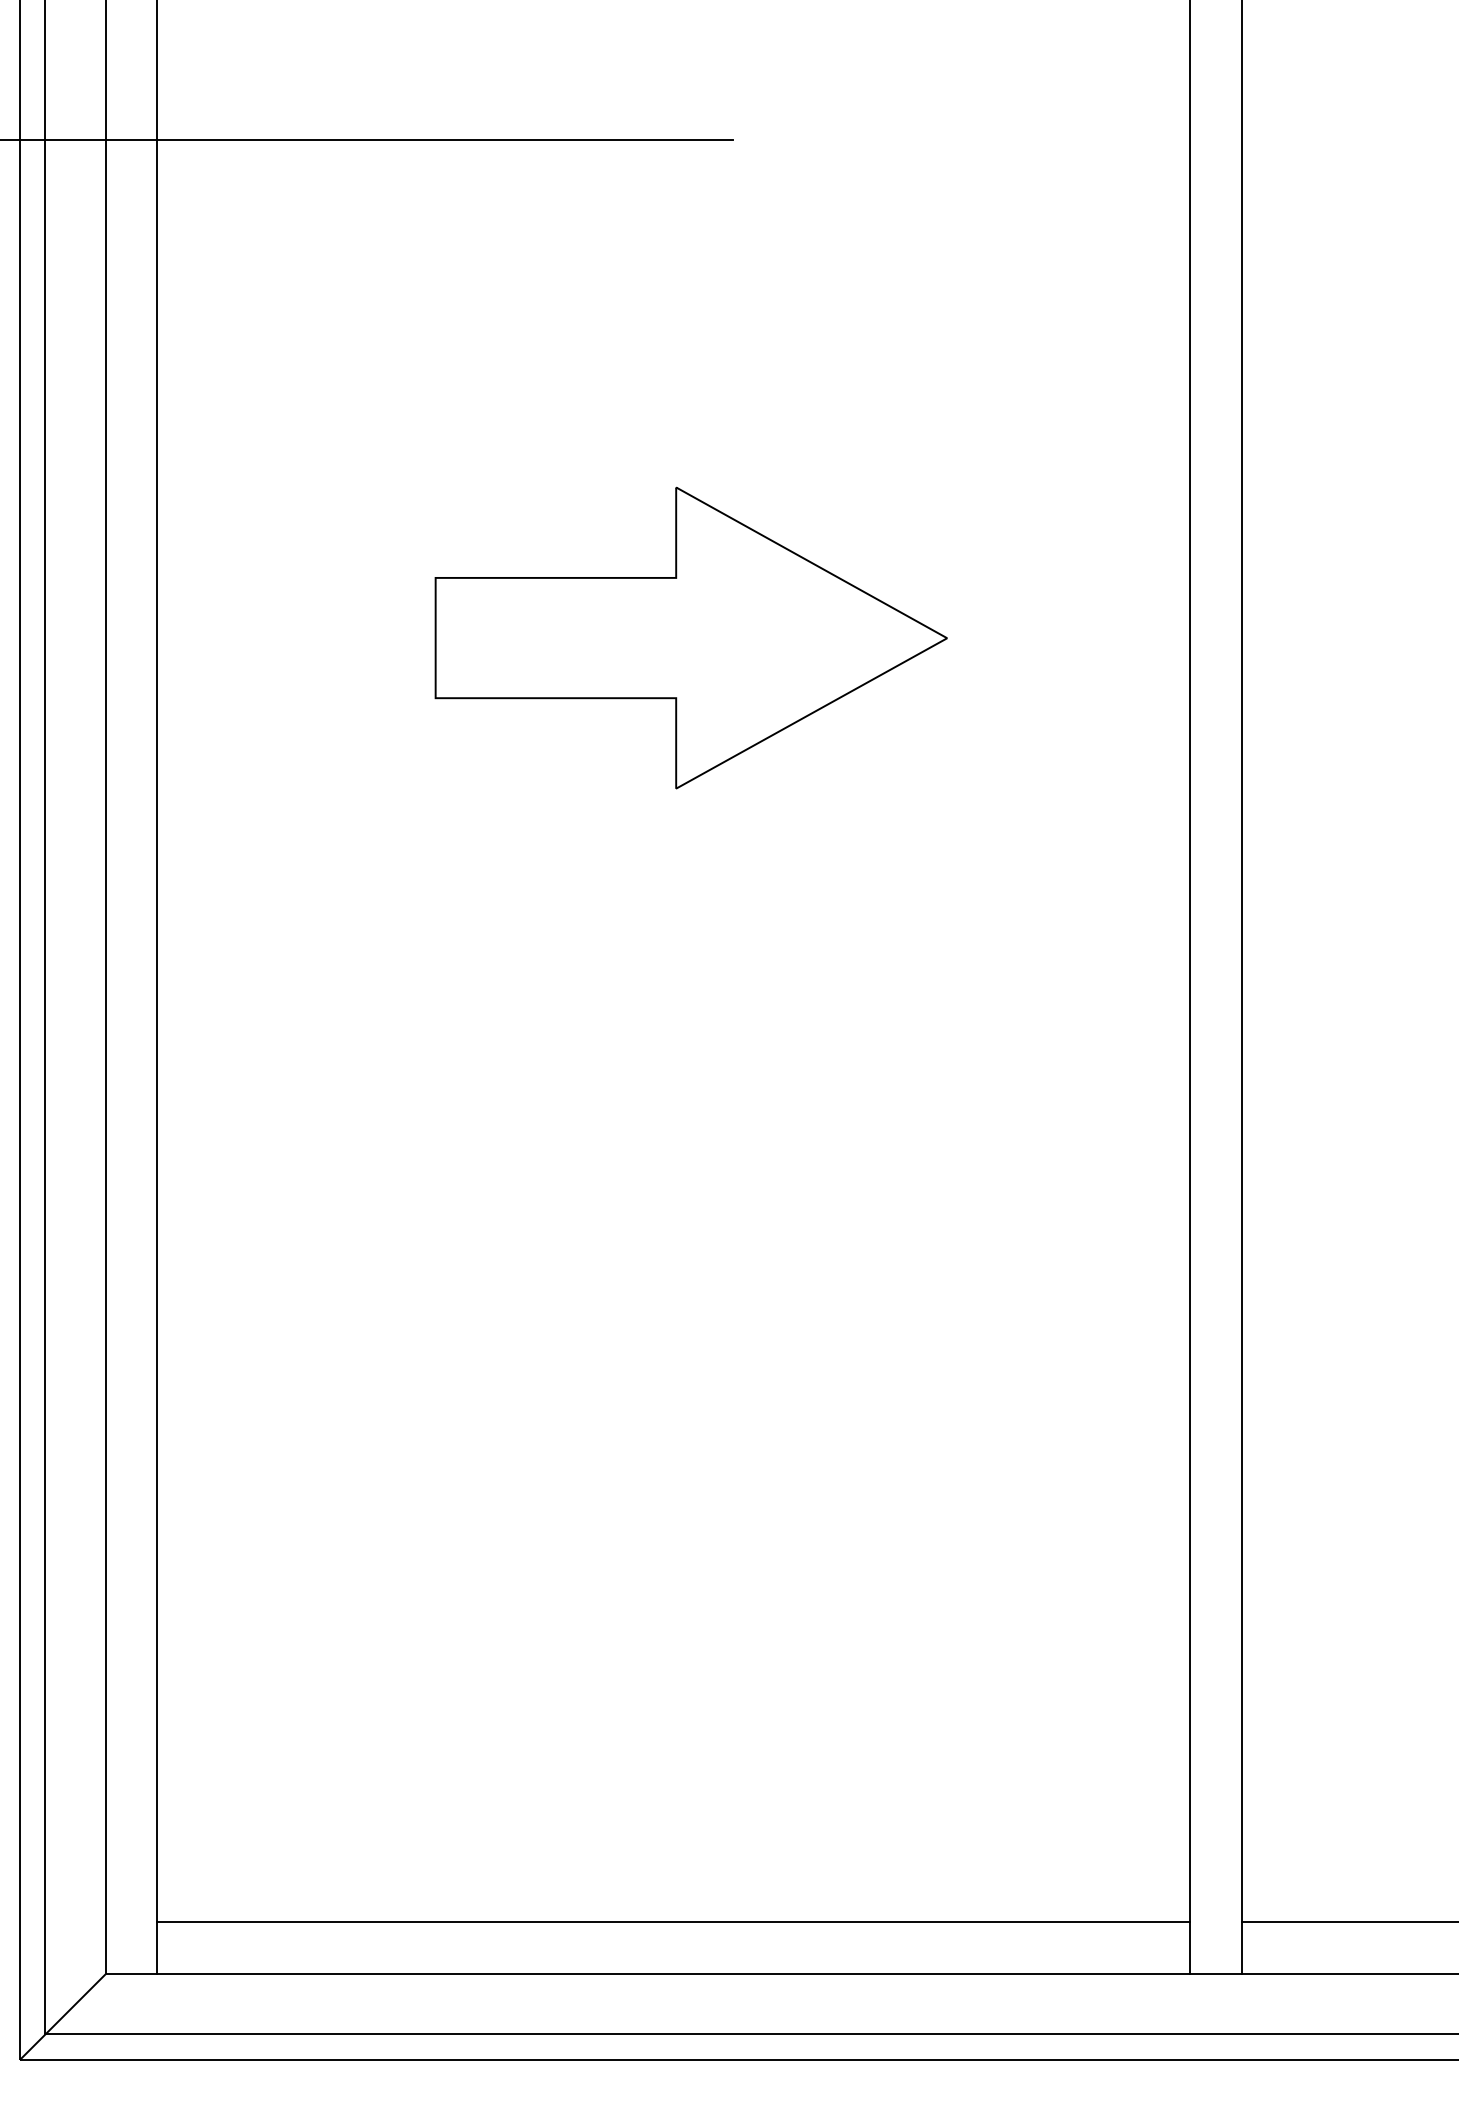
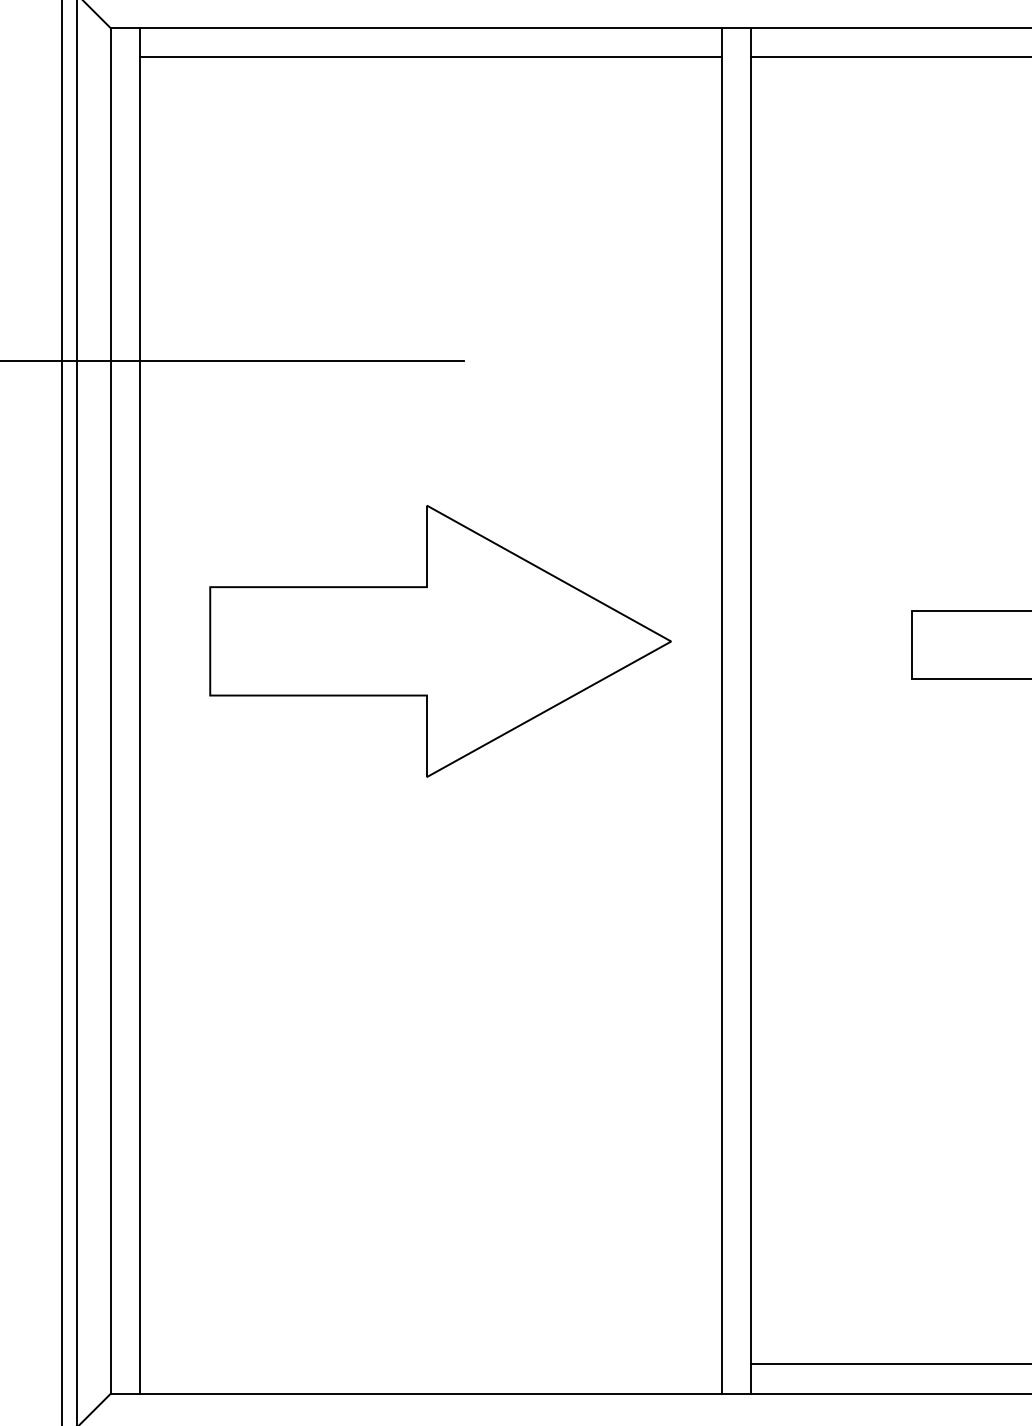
part: (691, 636) -> (440, 640), size x1.6
line: (673, 1922) -> (430, 1364), removed

